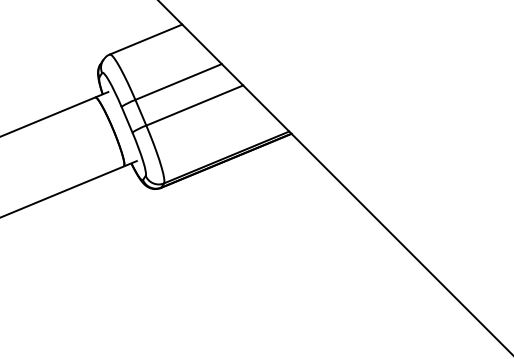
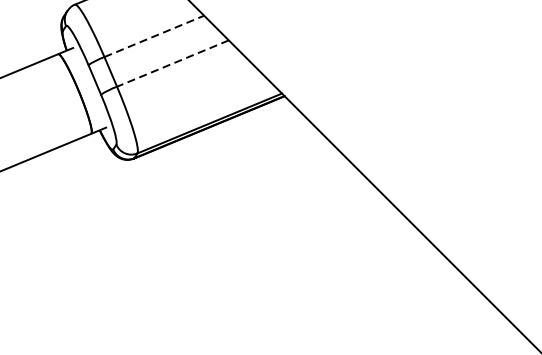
line: (178, 82) -> (154, 36), solid -> dashed
line: (194, 105) -> (172, 63), solid -> dashed

